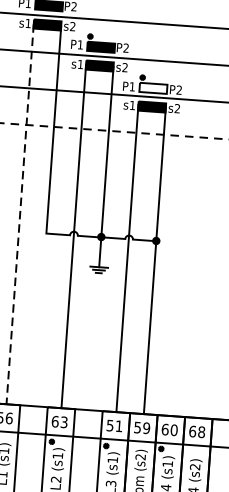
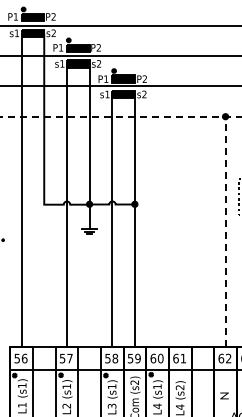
fill: (153, 87) -> (123, 78), added
line: (20, 214) -> (21, 190), dashed -> solid
text: (58, 421) -> (65, 358), 63 -> 57
text: (119, 426) -> (115, 358), 51 -> 58
text: (201, 432) -> (183, 358), 68 -> 61

